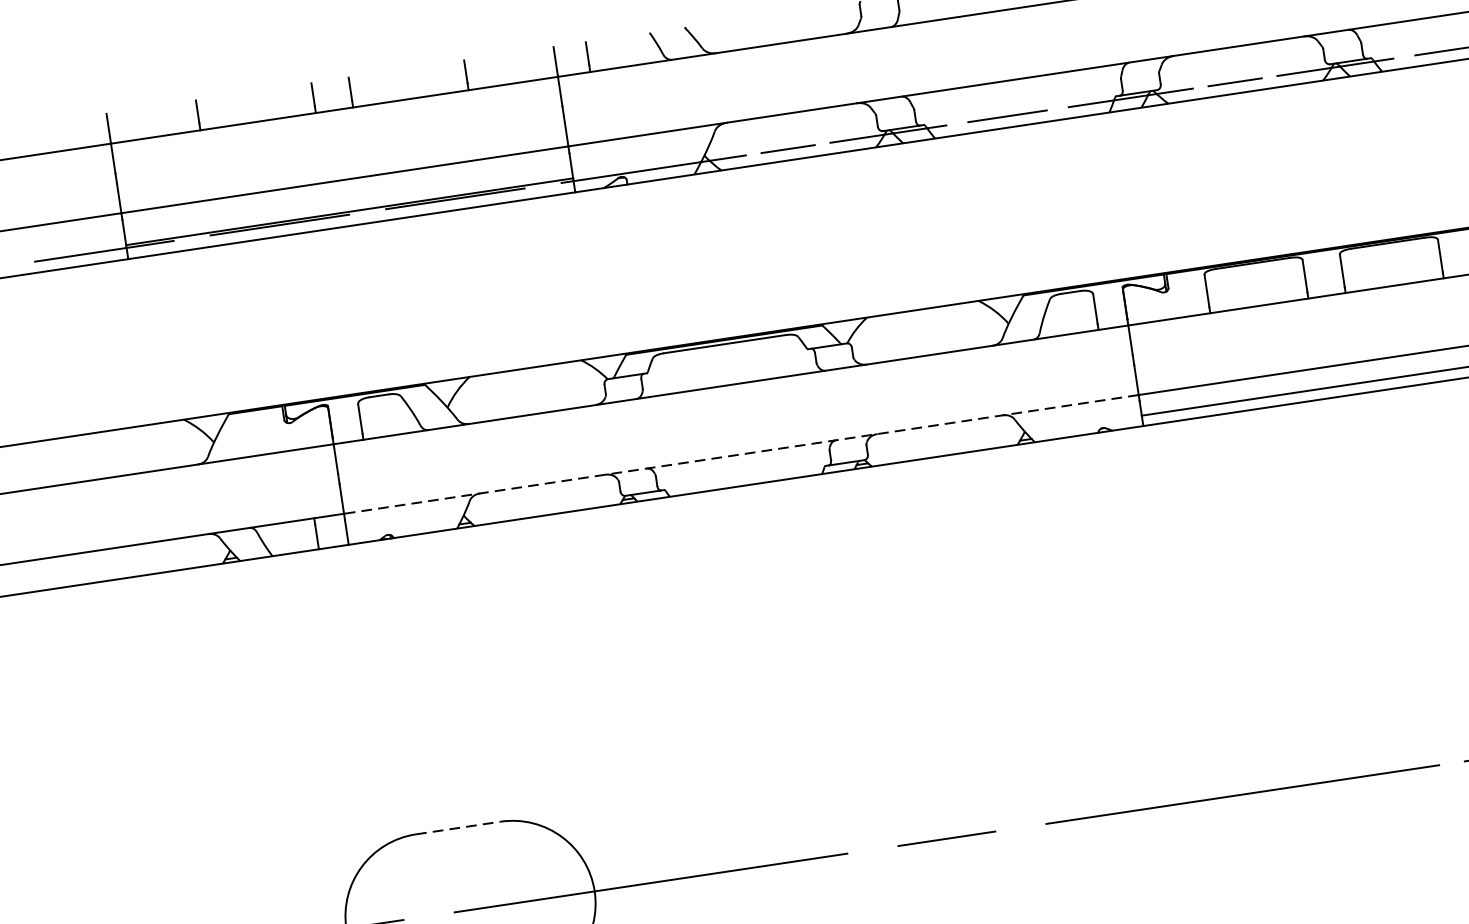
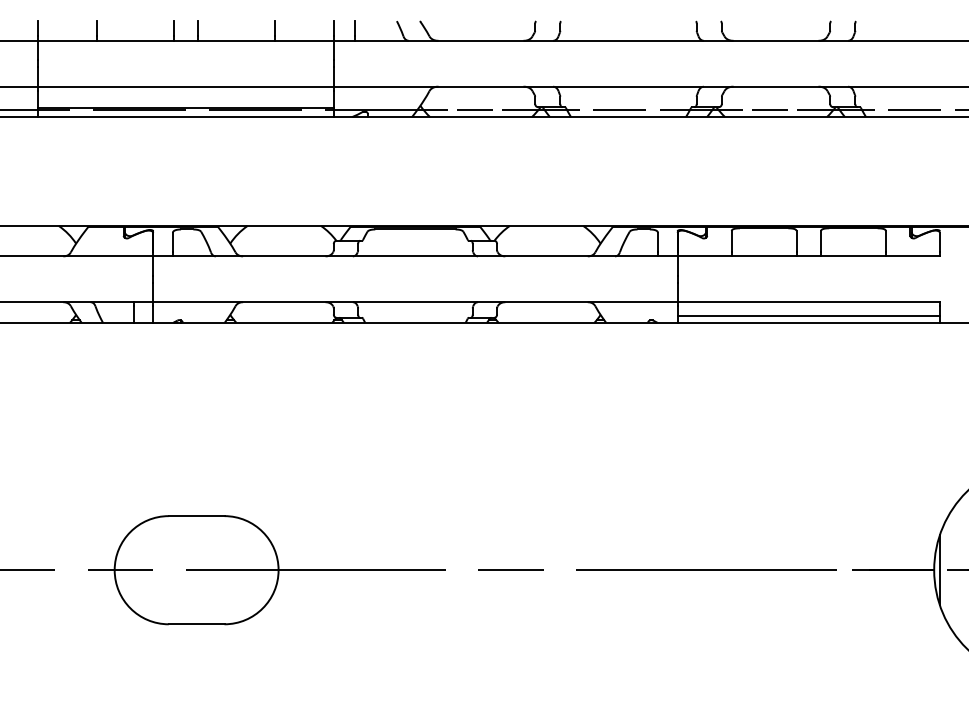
line: (740, 455) -> (414, 302), dashed -> solid
line: (458, 828) -> (196, 516), dashed -> solid

